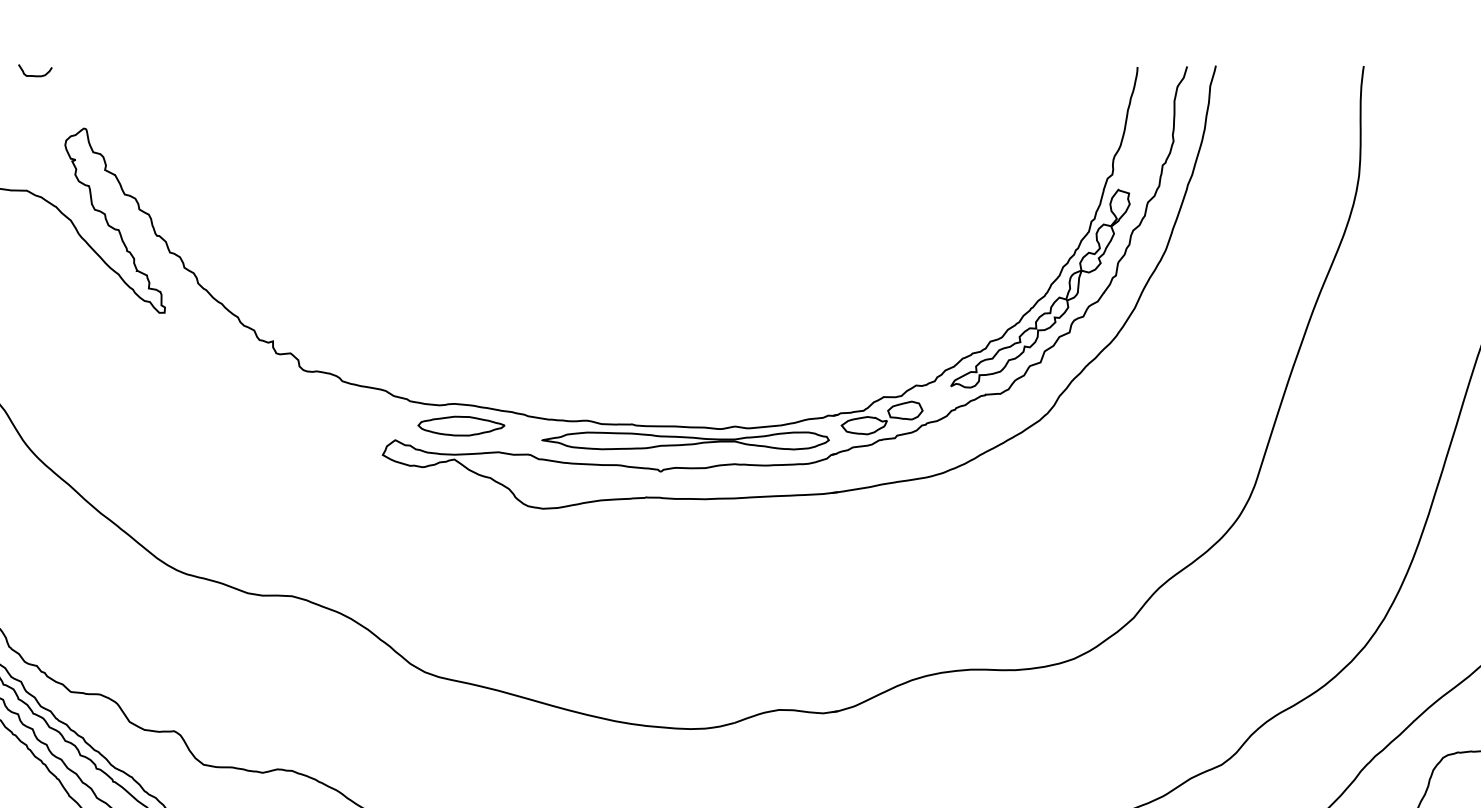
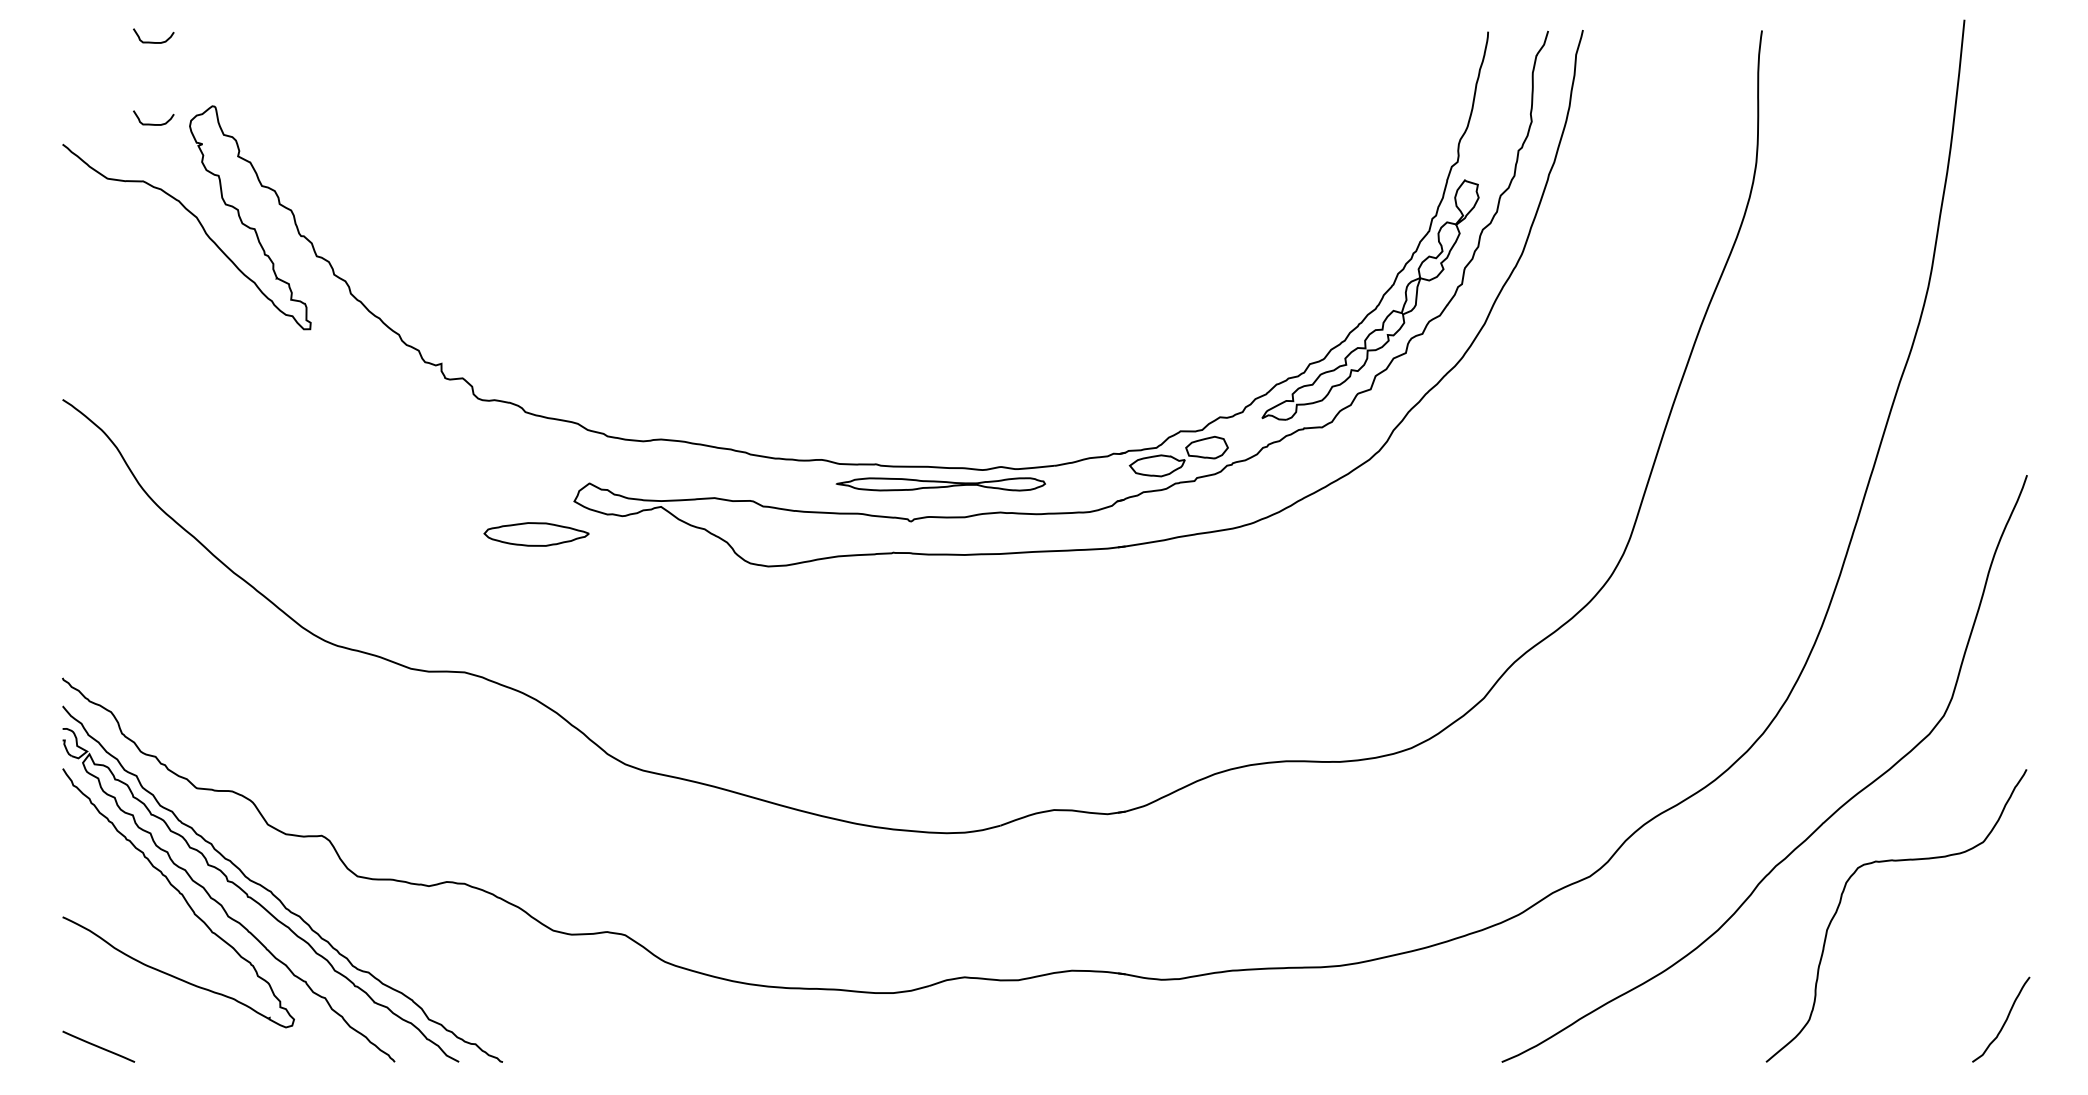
curve: (35, 142) -> (153, 123), added
part: (461, 426) -> (536, 534), moved
part: (685, 441) -> (940, 484), size x0.6

